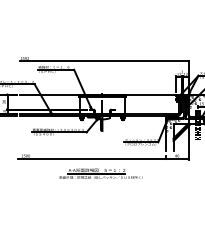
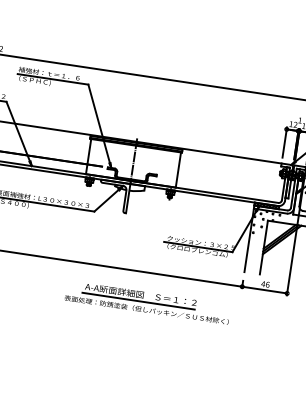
part: (100, 173) -> (147, 301), moved

